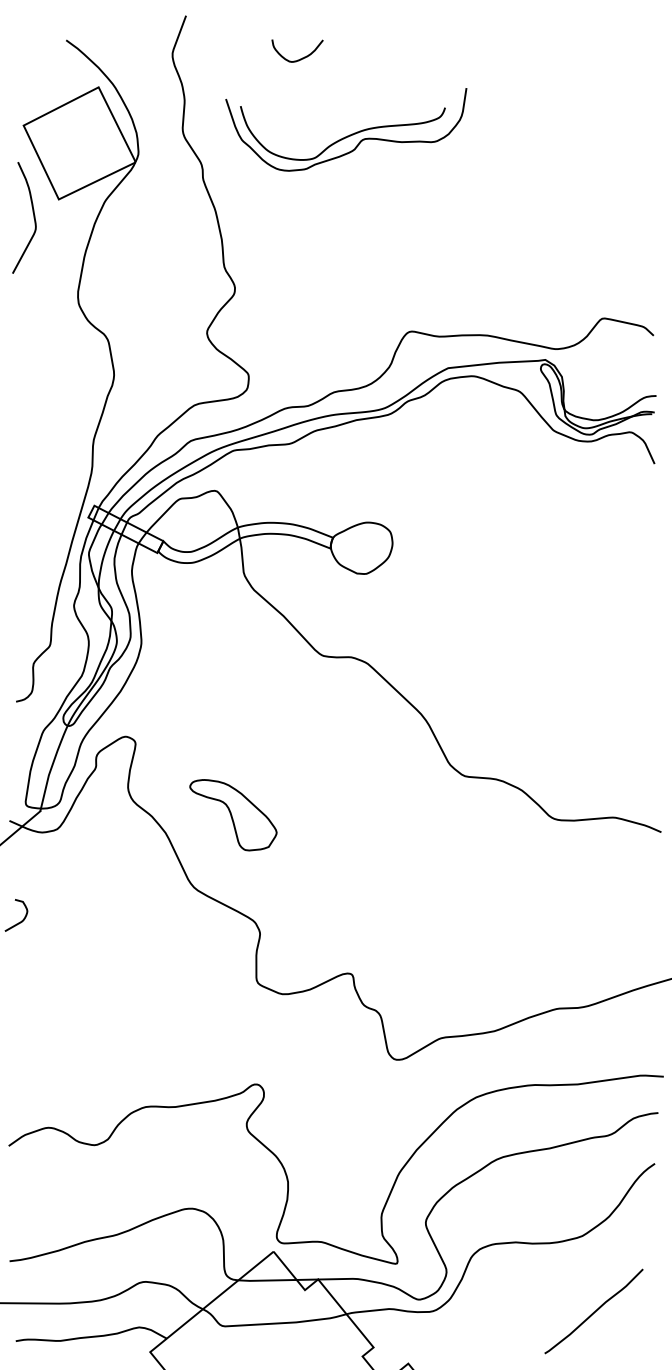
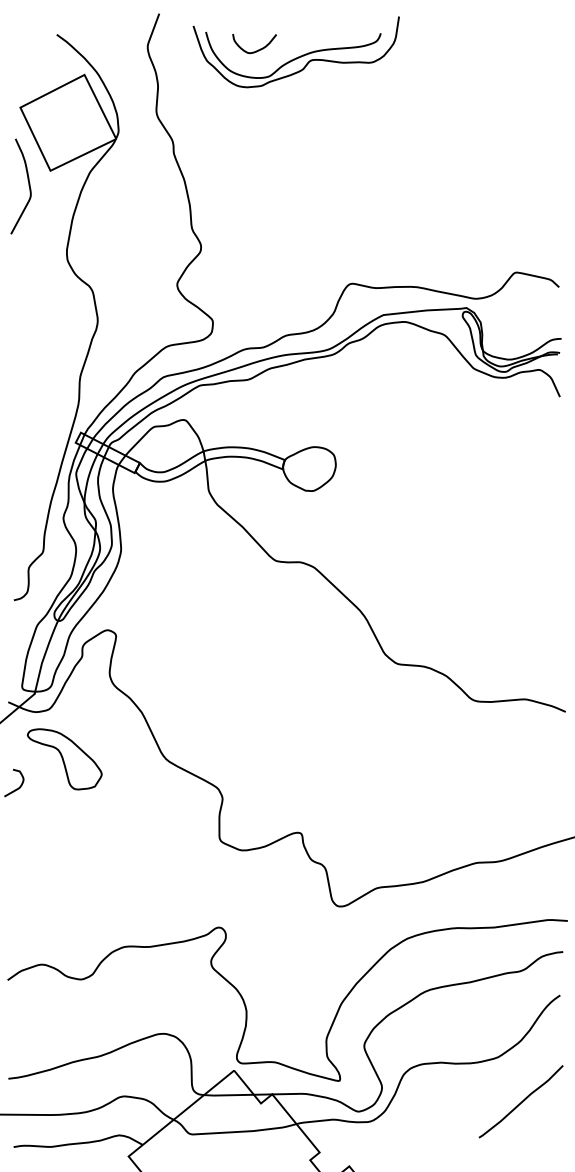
part: (345, 130) -> (295, 52), moved
part: (233, 815) -> (64, 759), moved
curve: (594, 1311) -> (521, 1101), moved

